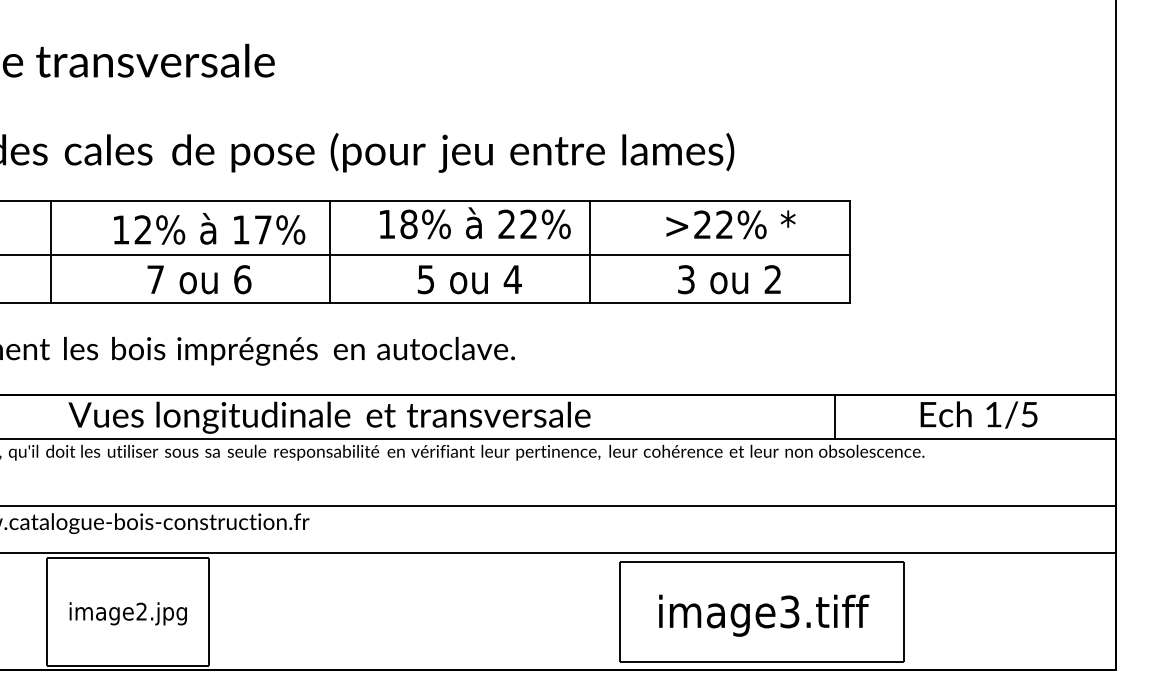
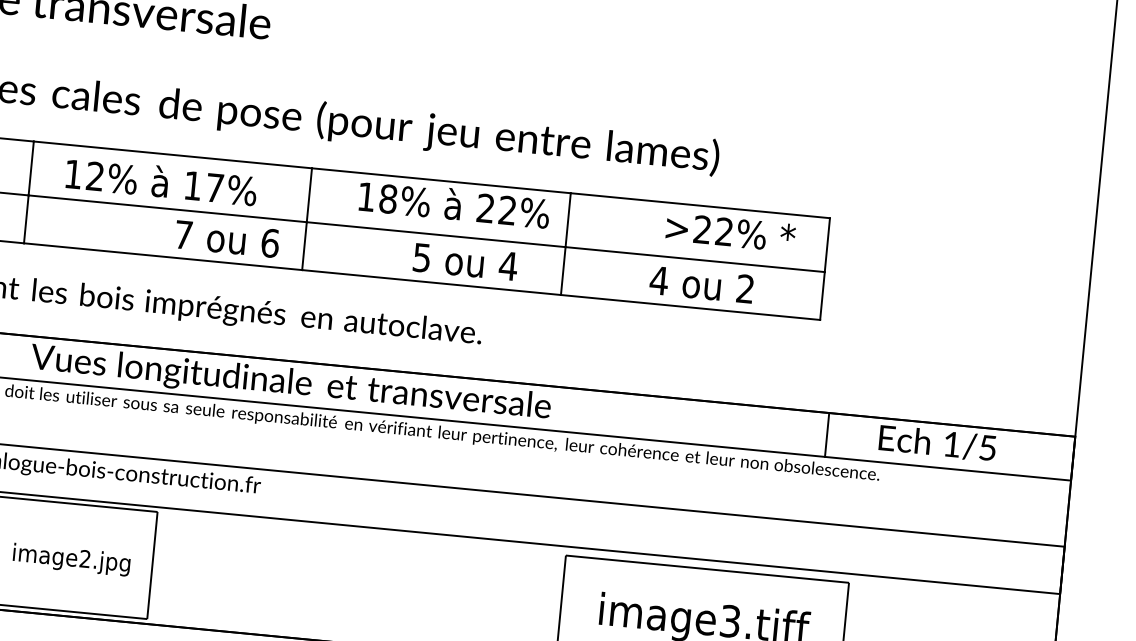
text: (730, 224) -> (730, 232), moved
text: (209, 228) -> (161, 181), moved
text: (199, 279) -> (227, 238), moved
text: (469, 279) -> (465, 261), moved
text: (686, 279) -> (659, 280), 3 -> 4
line: (835, 417) -> (827, 435), moved

